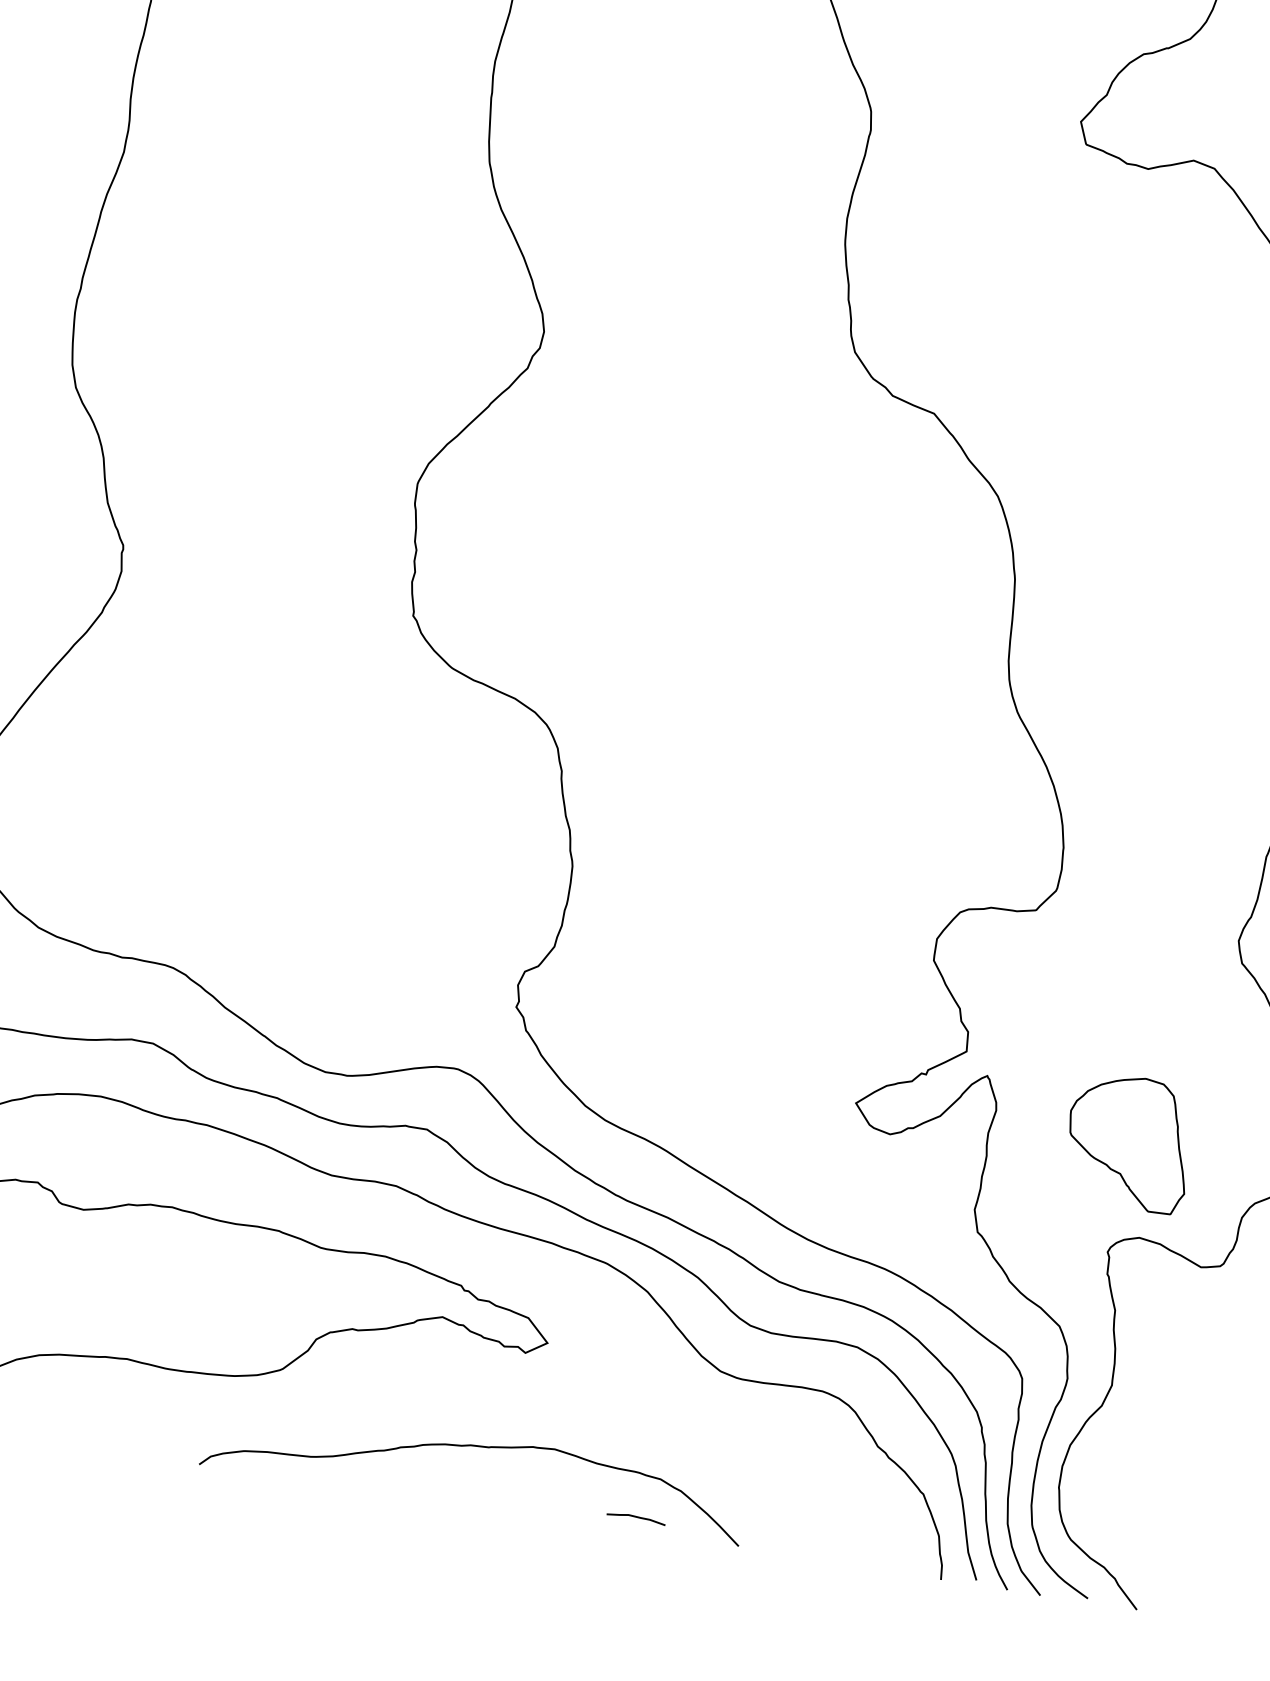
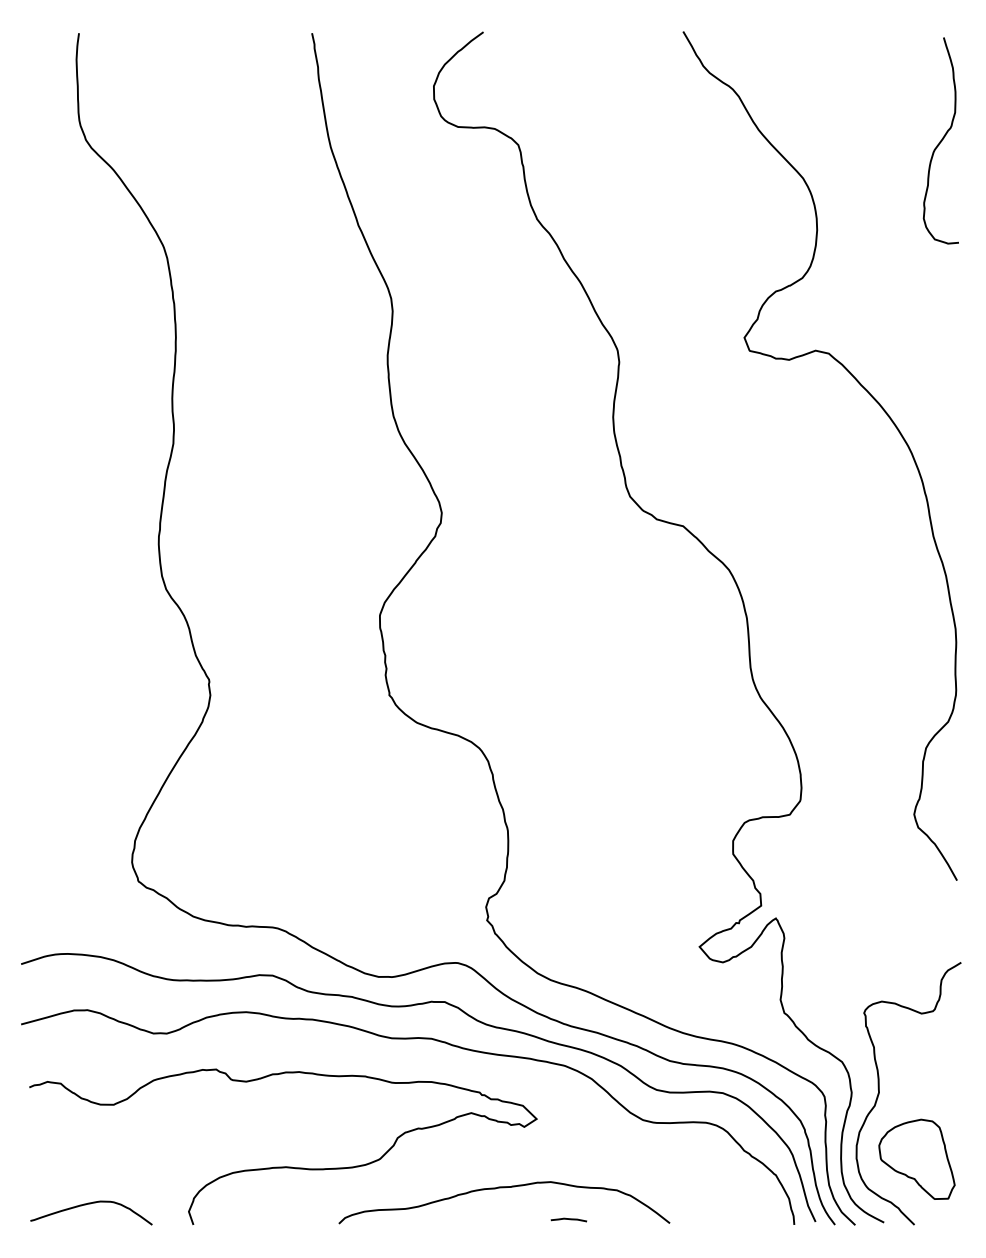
part: (1128, 1140) -> (916, 1158), moved
curve: (635, 1517) -> (568, 1219), moved

